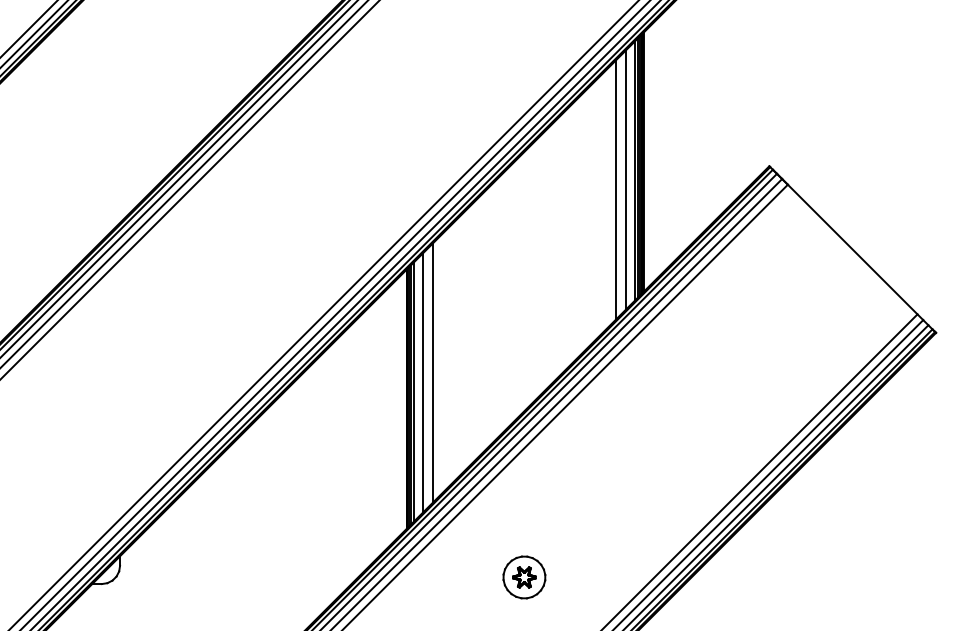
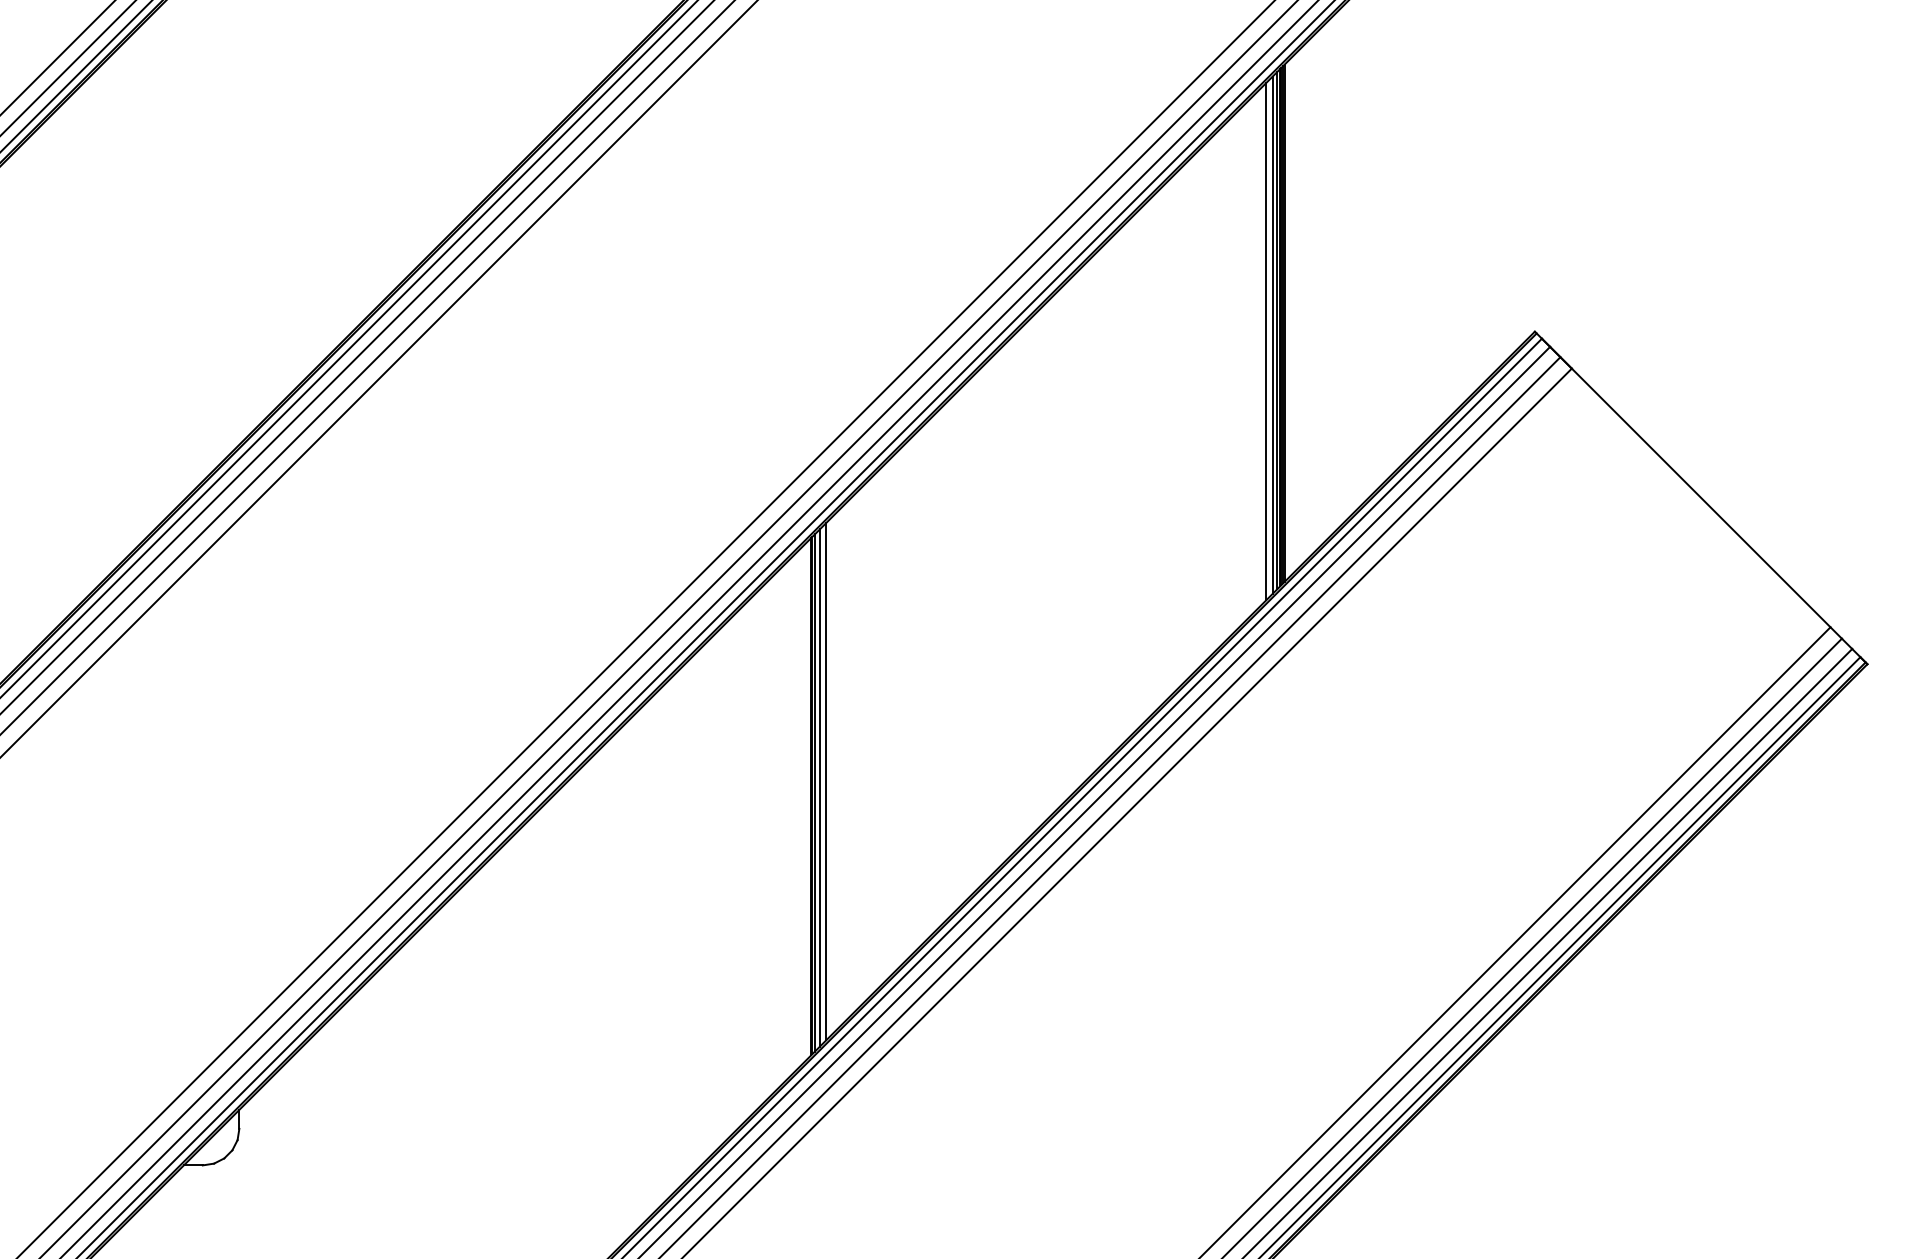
line: (626, 179) -> (1249, 358), removed
line: (616, 189) -> (1229, 378), removed
line: (432, 372) -> (862, 743), removed
line: (422, 382) -> (842, 763), removed
part: (524, 577) -> (1046, 1152), removed

